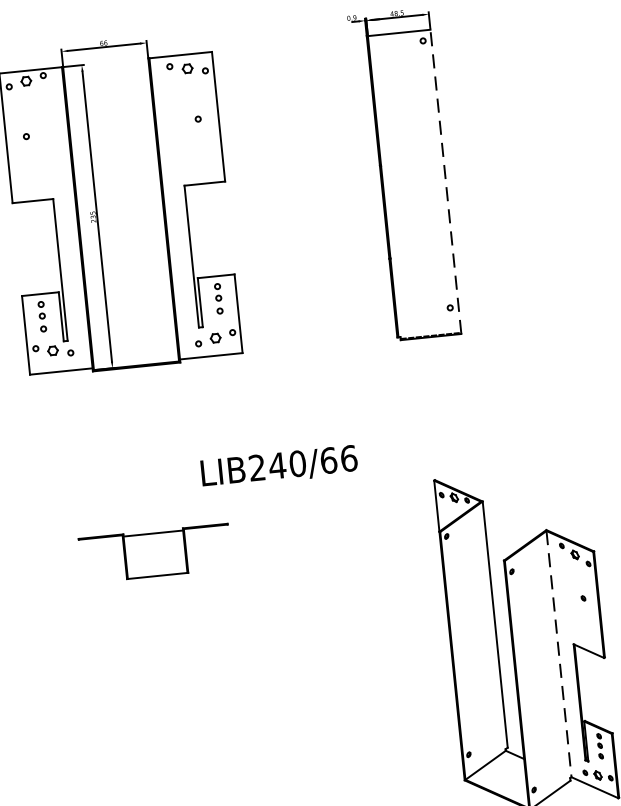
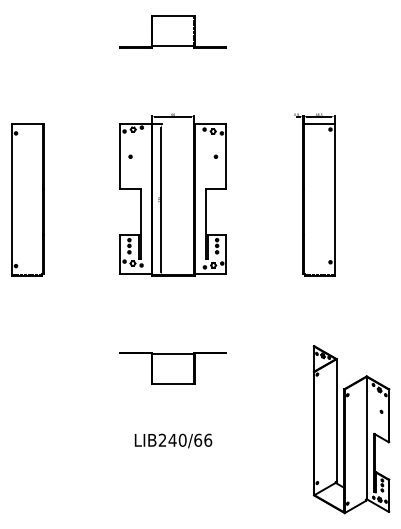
line: (445, 182) -> (334, 200), dashed -> solid
text: (279, 465) -> (173, 440), moved
part: (154, 553) -> (172, 368), size x1.43
line: (558, 655) -> (366, 438), dashed -> solid

